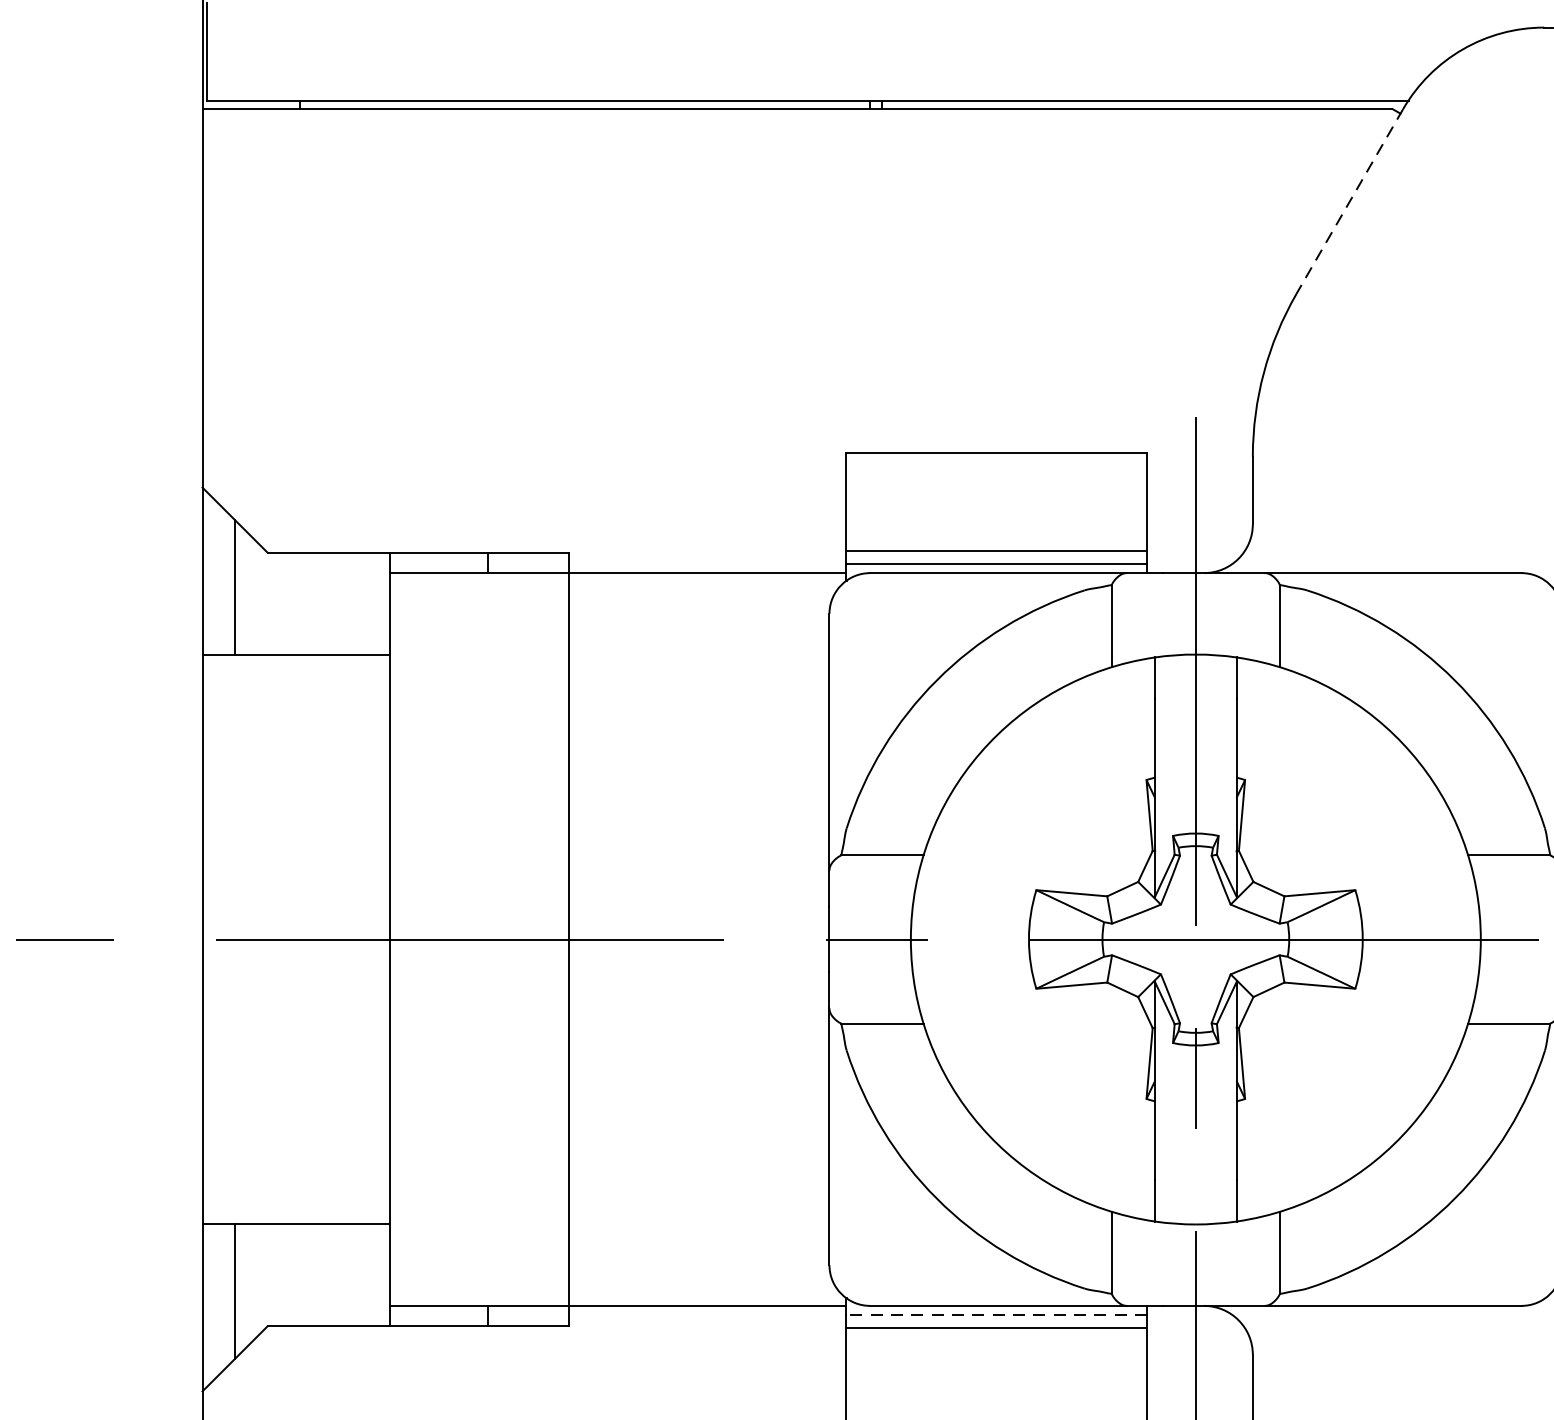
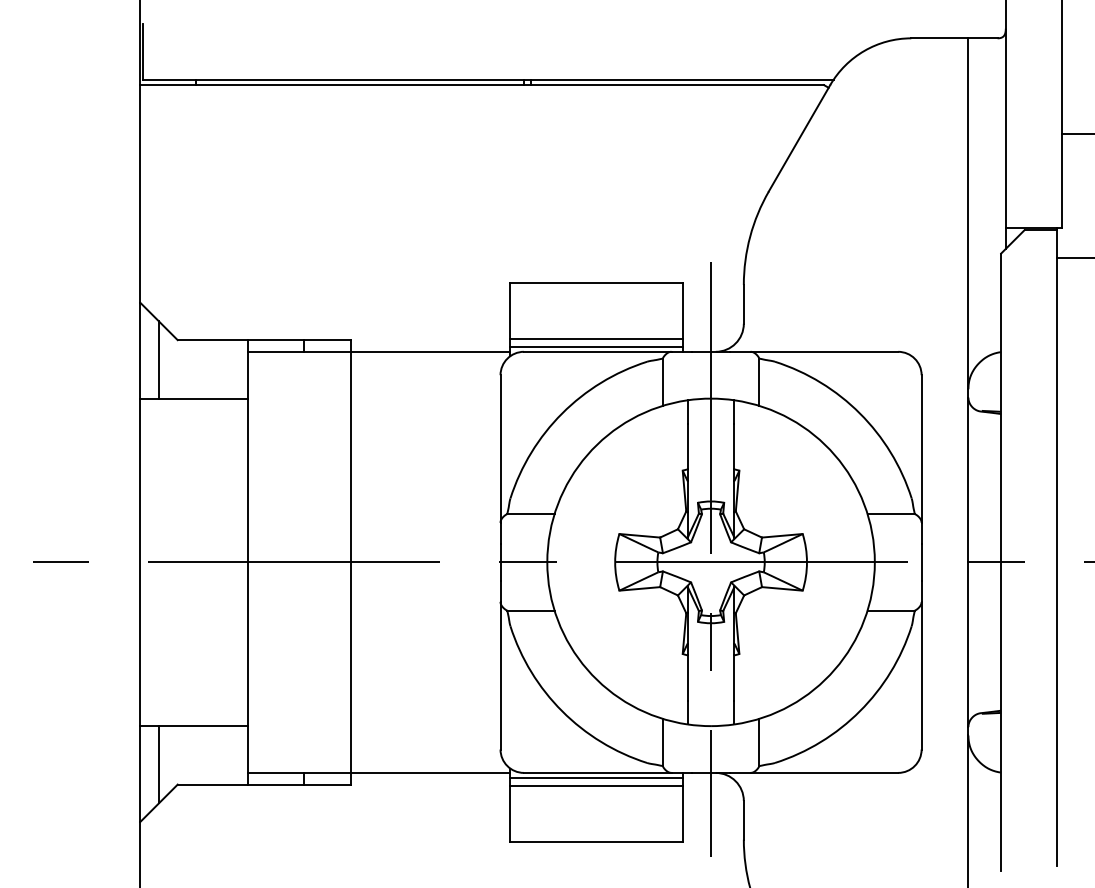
line: (1349, 201) -> (799, 138), dashed -> solid
line: (996, 1313) -> (596, 777), dashed -> solid

